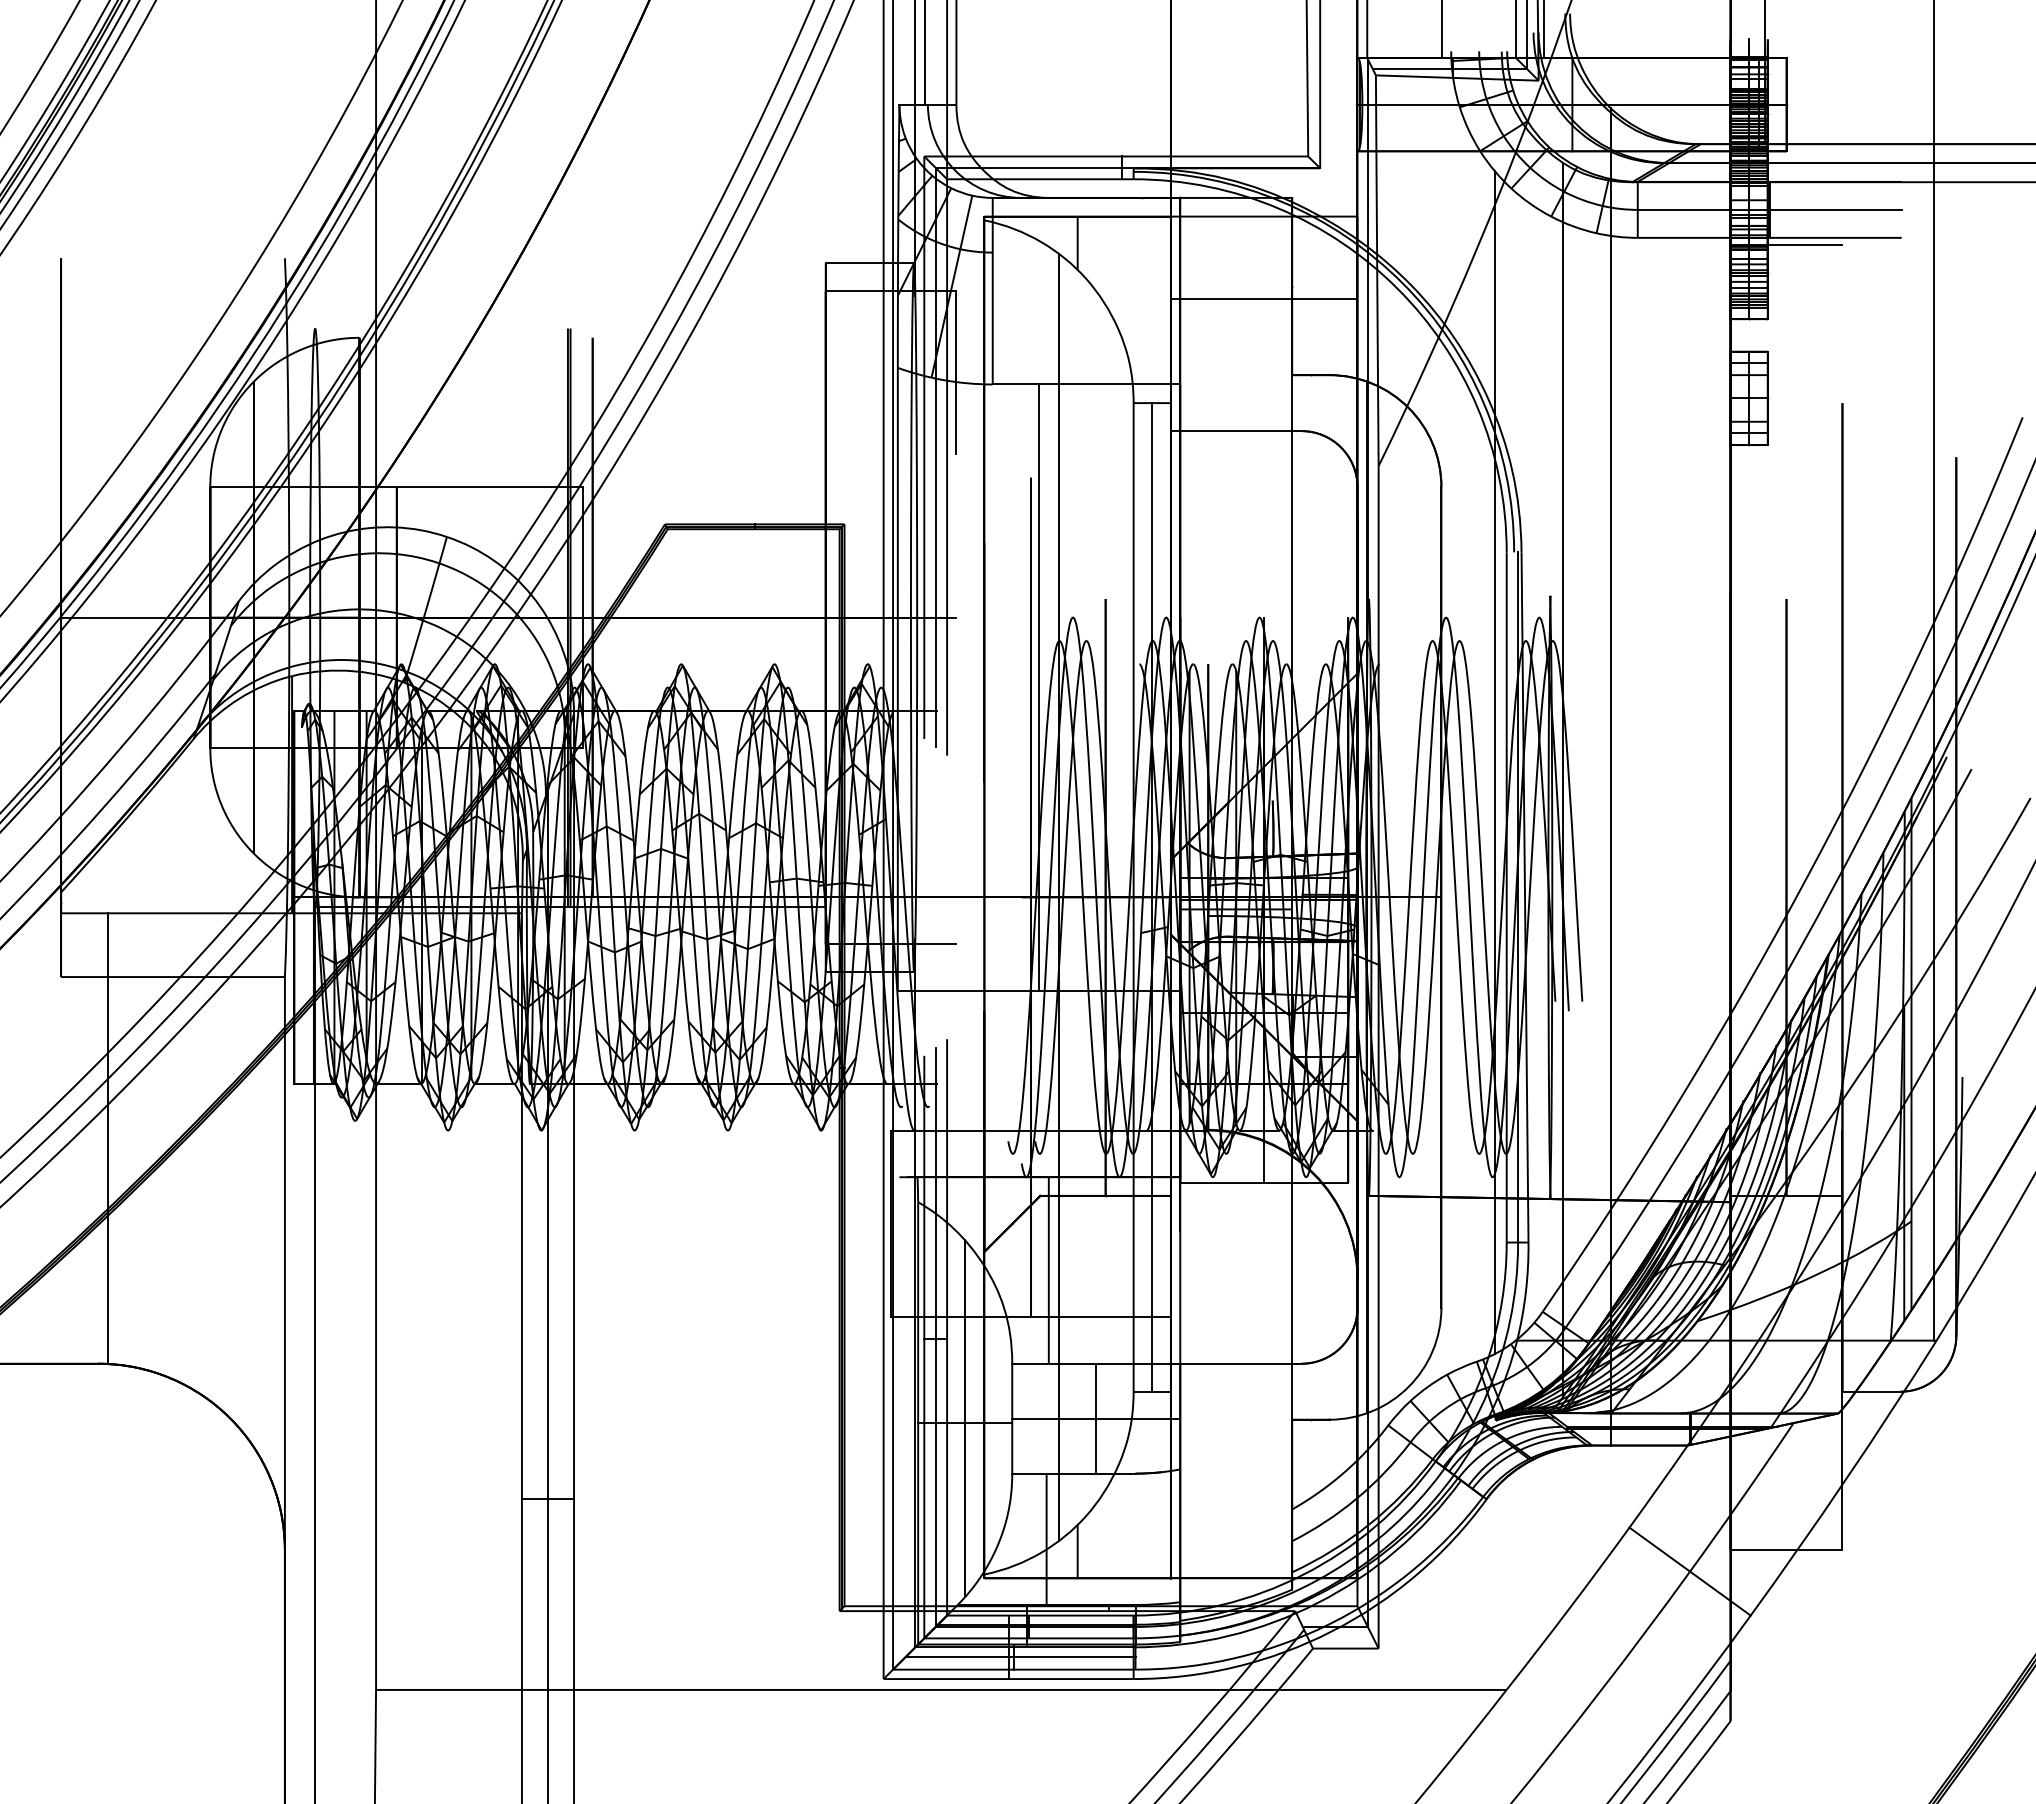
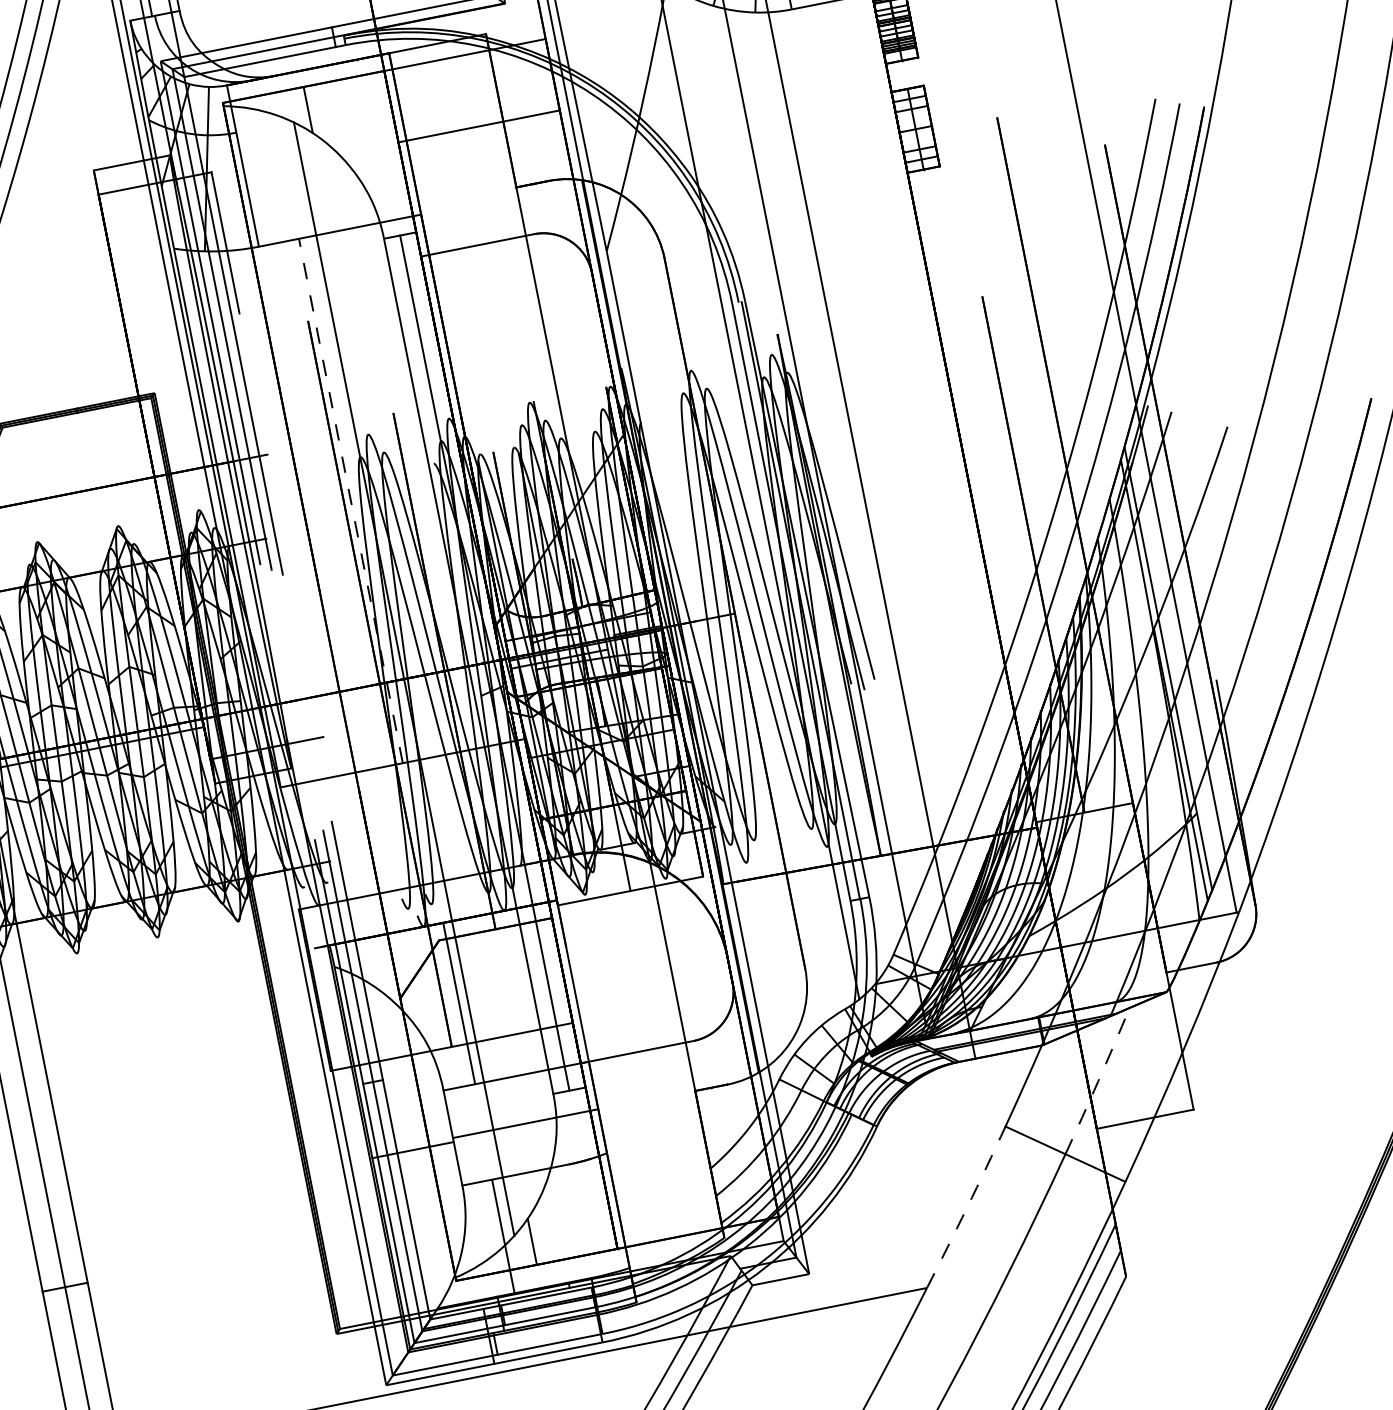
line: (1039, 687) -> (351, 500), solid -> dashed
line: (965, 1418) -> (412, 1145), removed
line: (1096, 1418) -> (525, 1123), removed
arc: (1742, 1497) -> (1098, 1081), solid -> dashed
arc: (1568, 1609) -> (966, 1207), solid -> dashed
line: (1020, 1657) -> (501, 1343), removed

